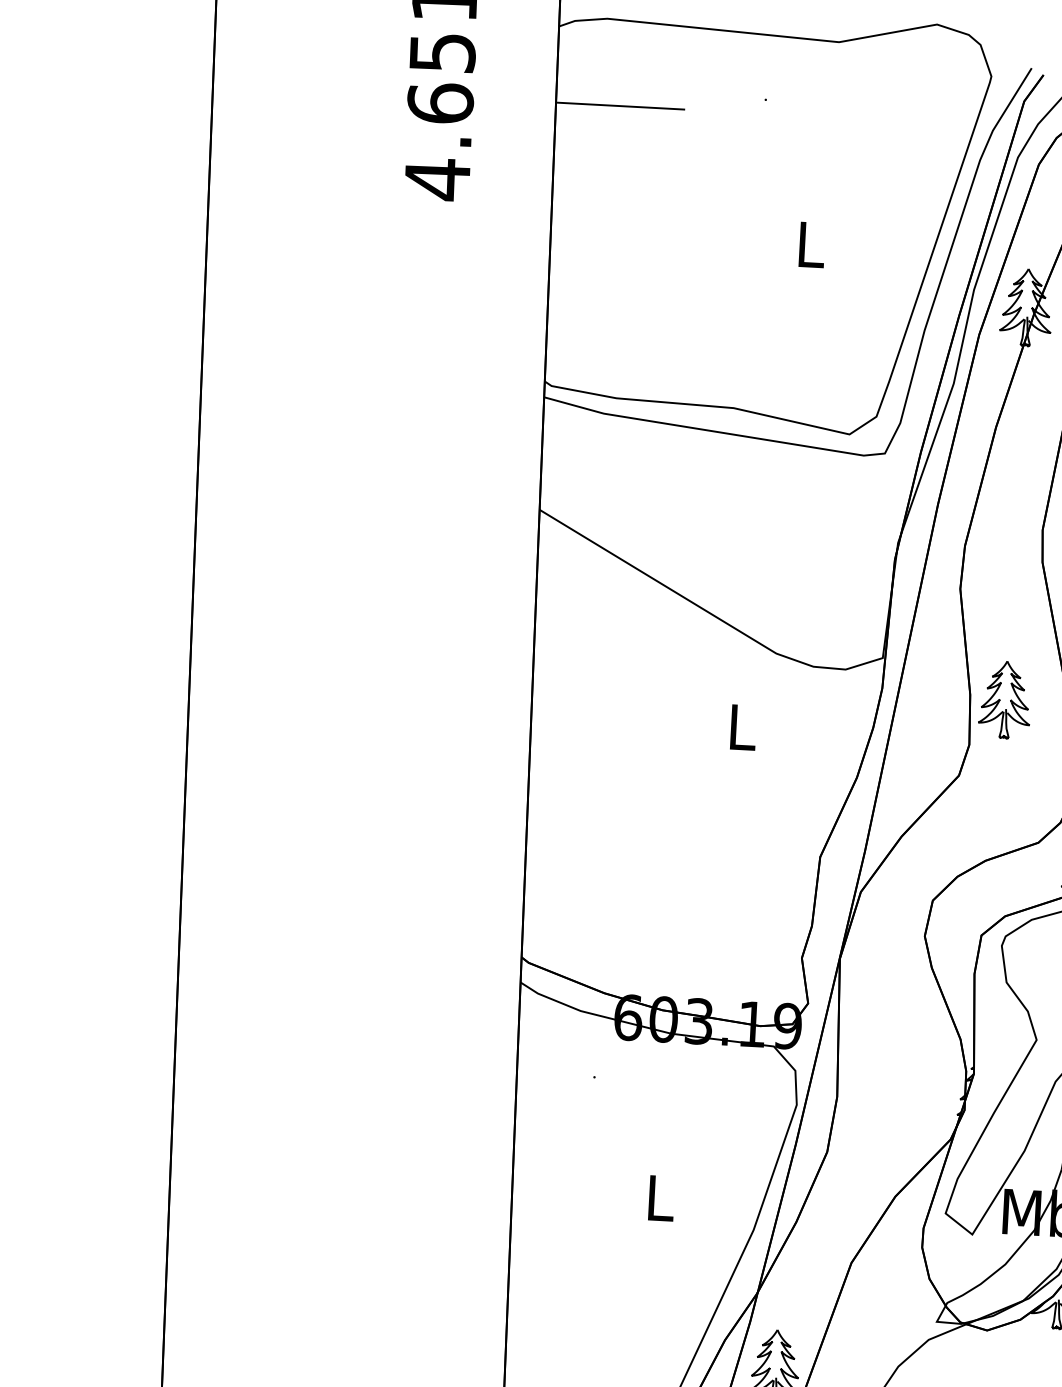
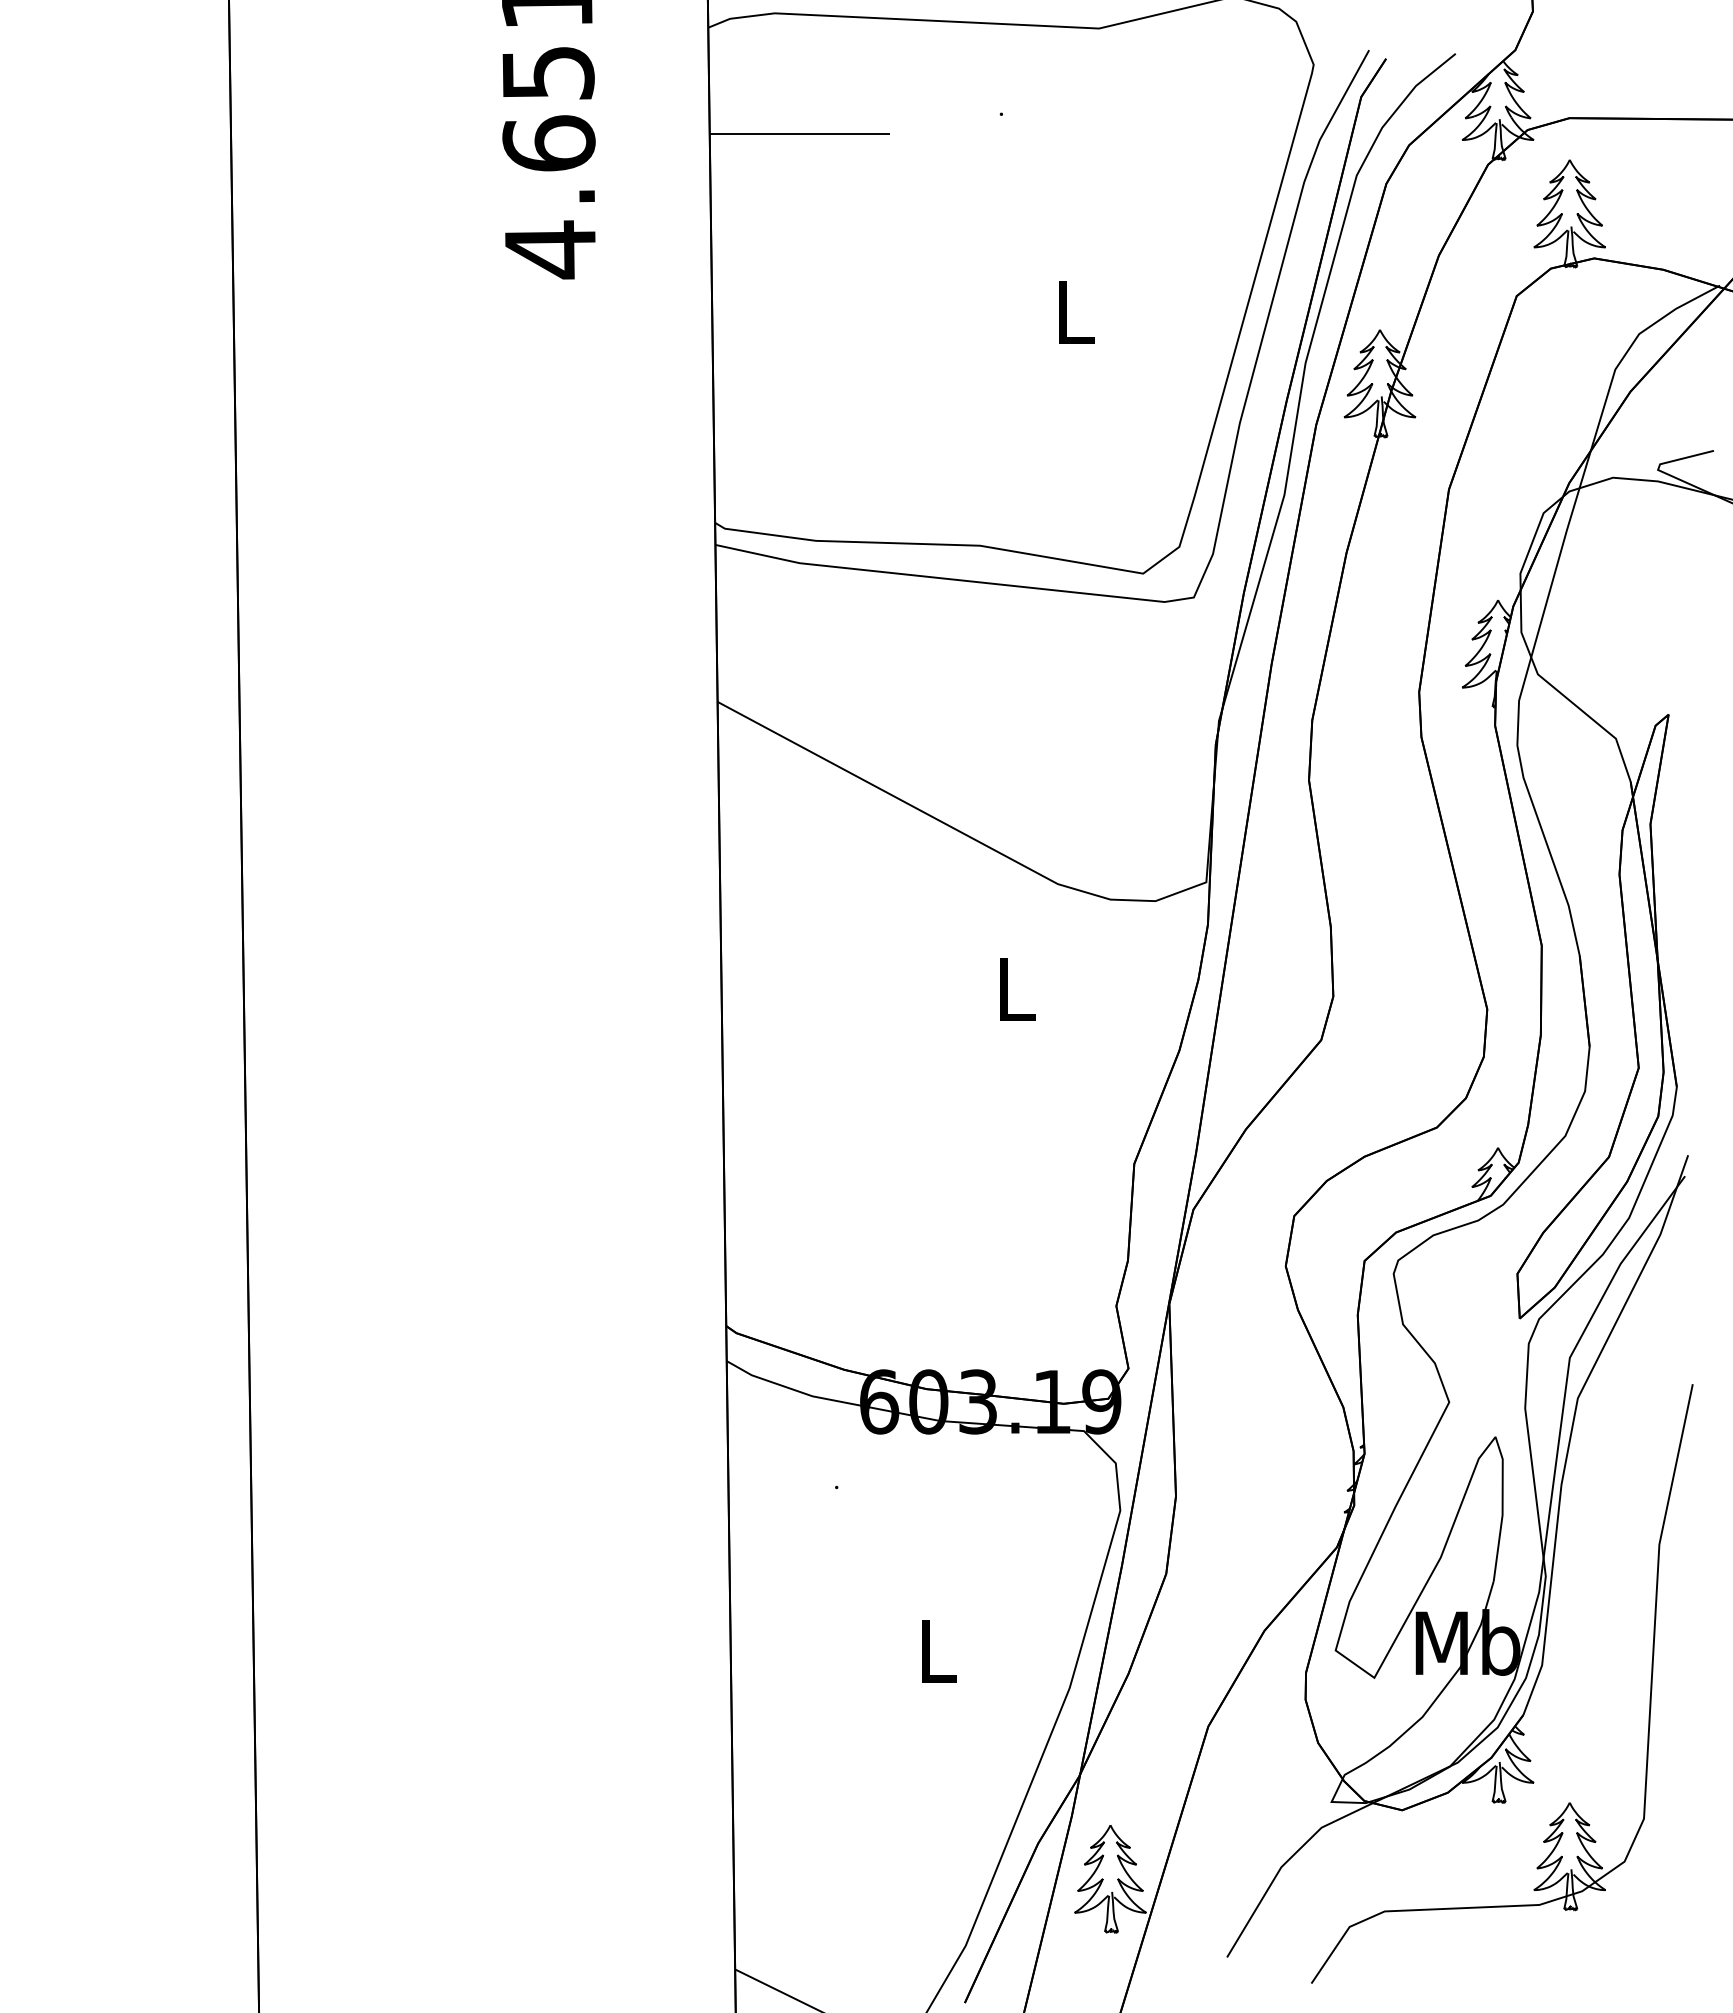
part: (1004, 700) -> (1379, 931), removed

